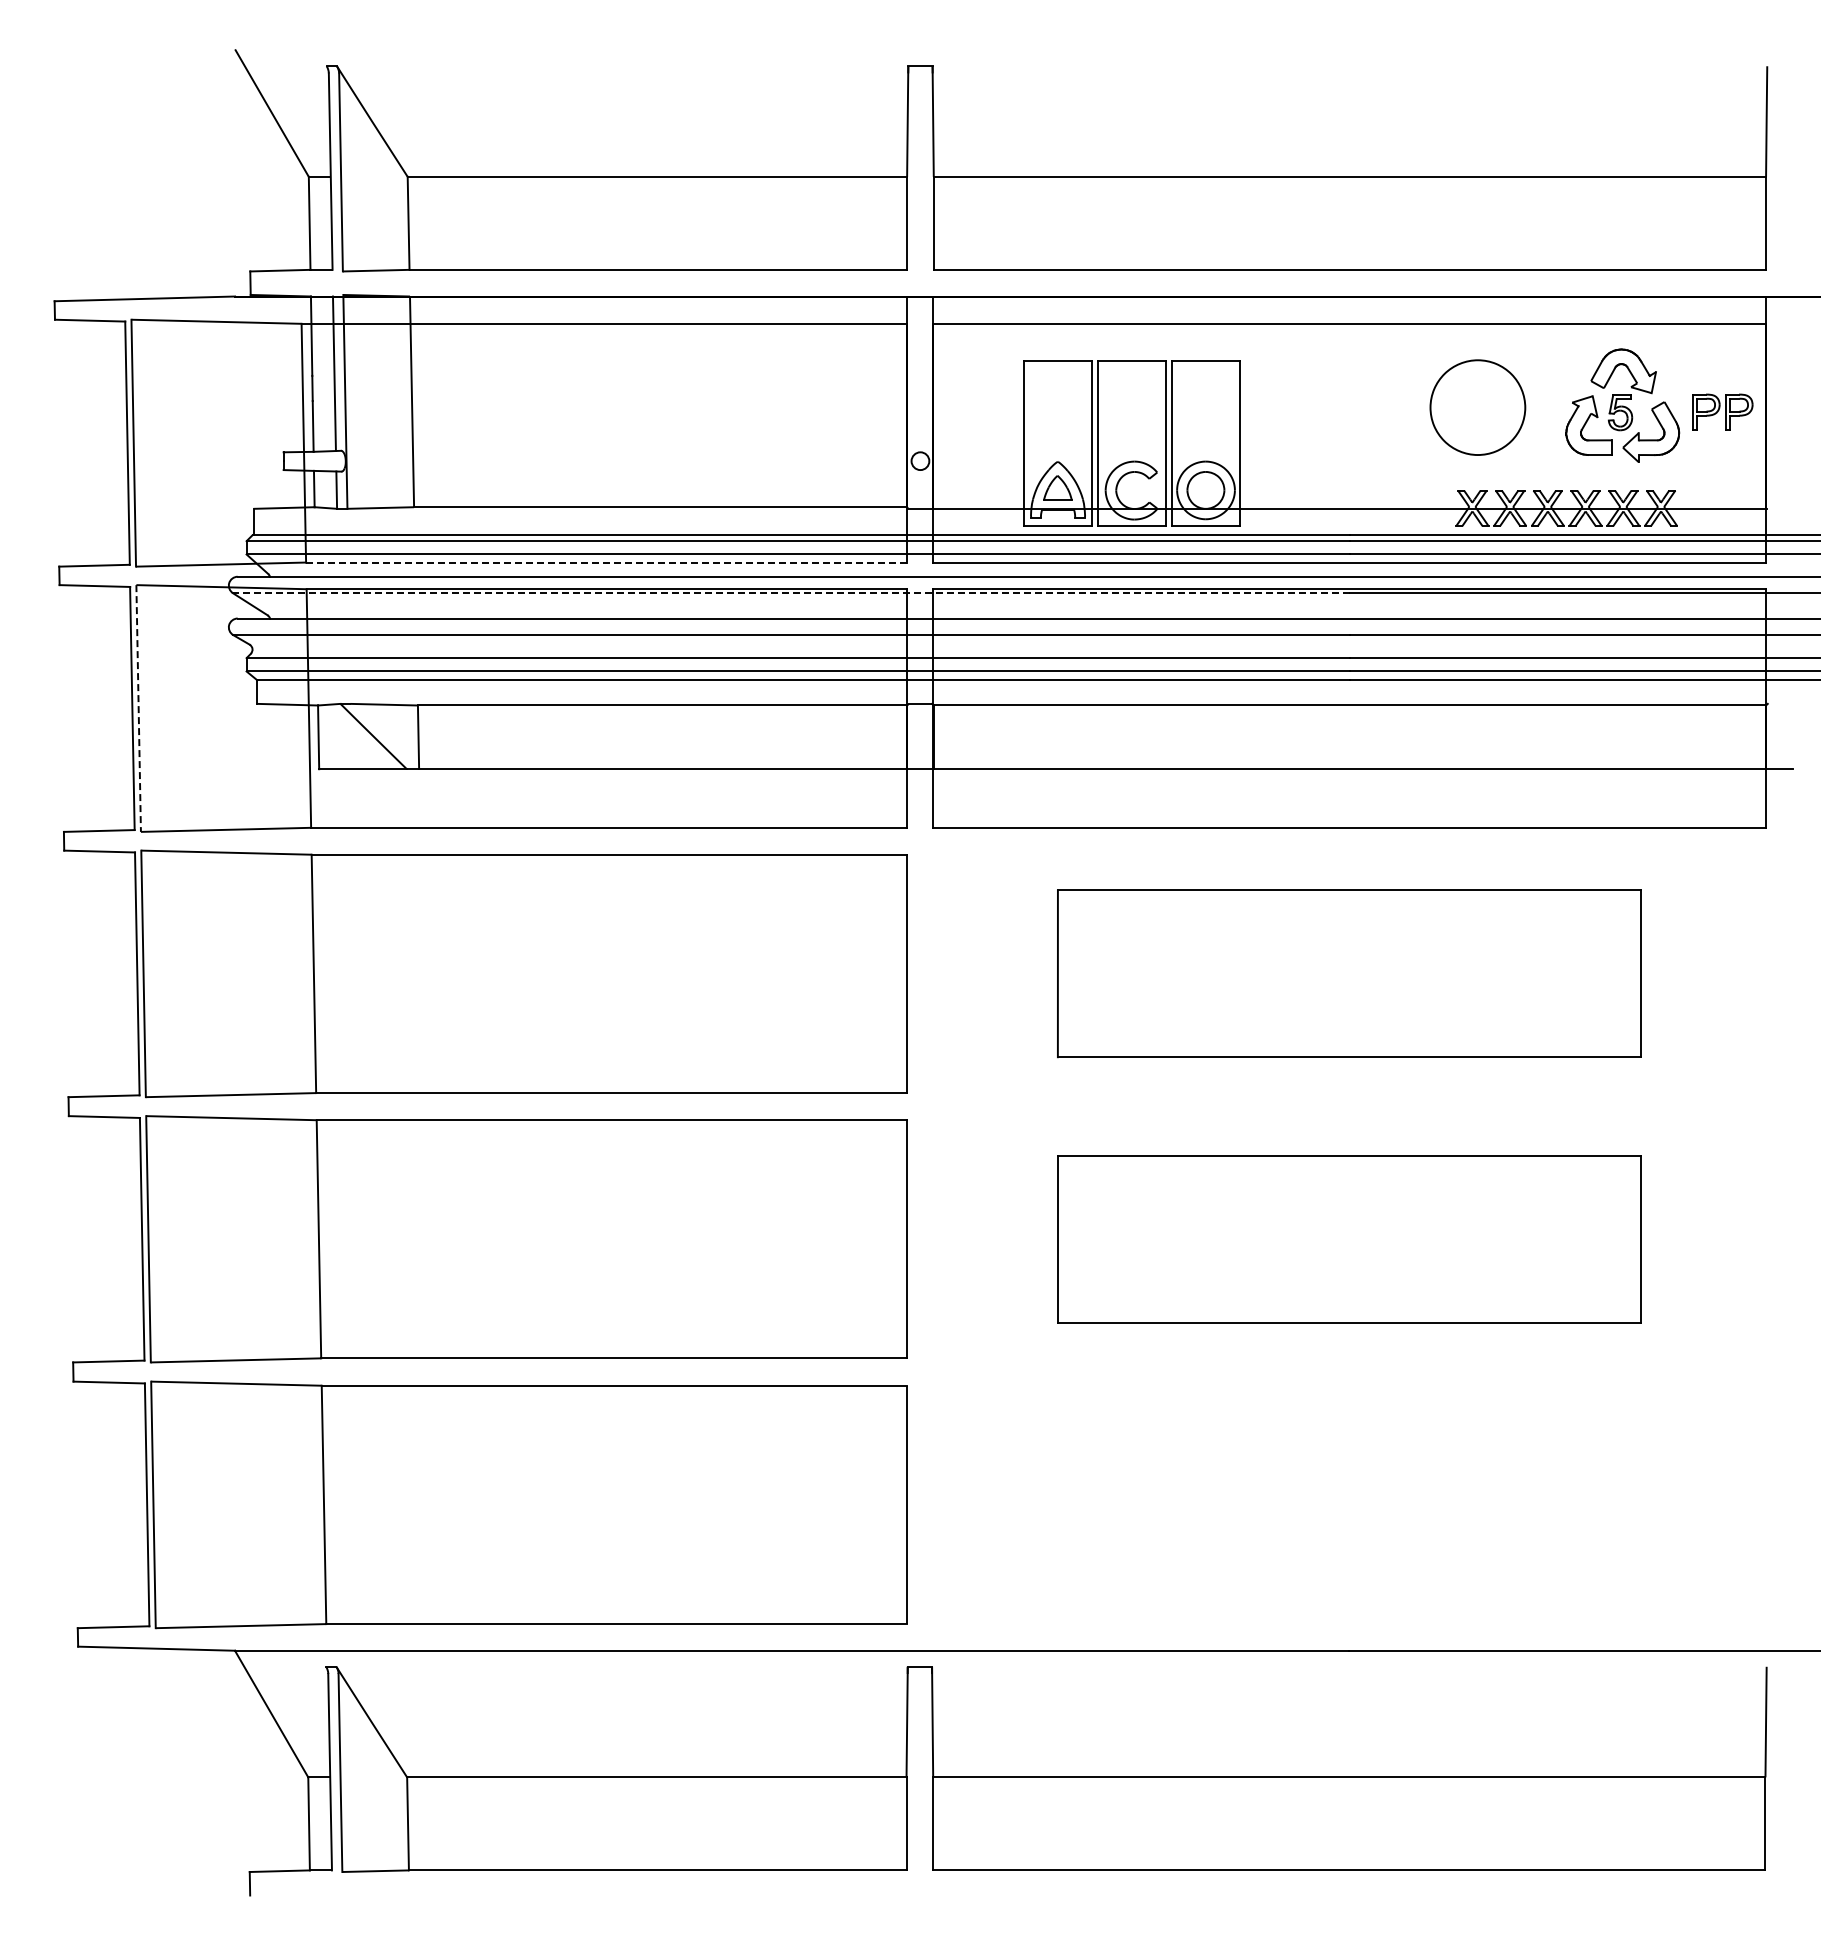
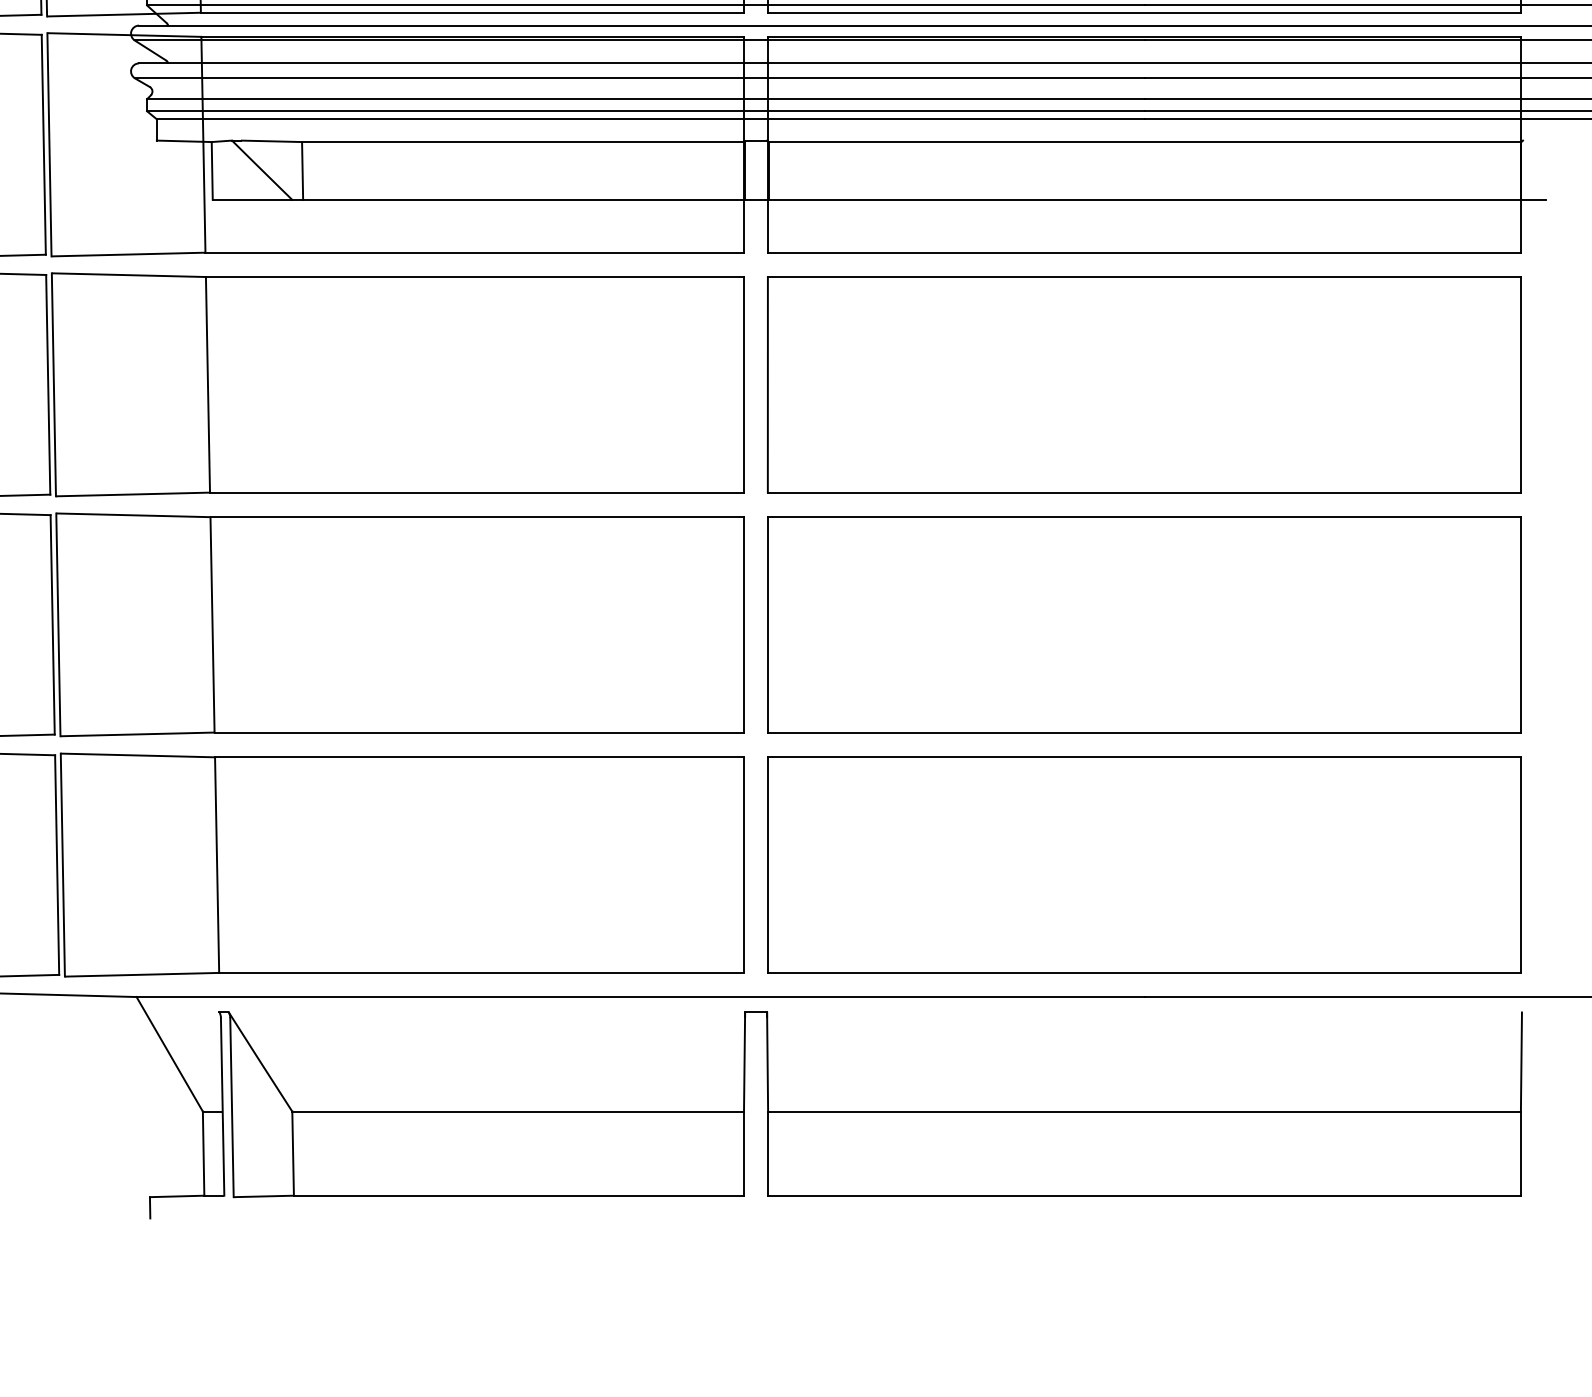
line: (605, 562) -> (471, 12), dashed -> solid
line: (790, 593) -> (639, 40), dashed -> solid
line: (138, 709) -> (49, 145), dashed -> solid
part: (1349, 973) -> (1144, 384), size x1.43
part: (1349, 1238) -> (1144, 624), size x1.43
part: (1349, 1504) -> (1144, 864), added

